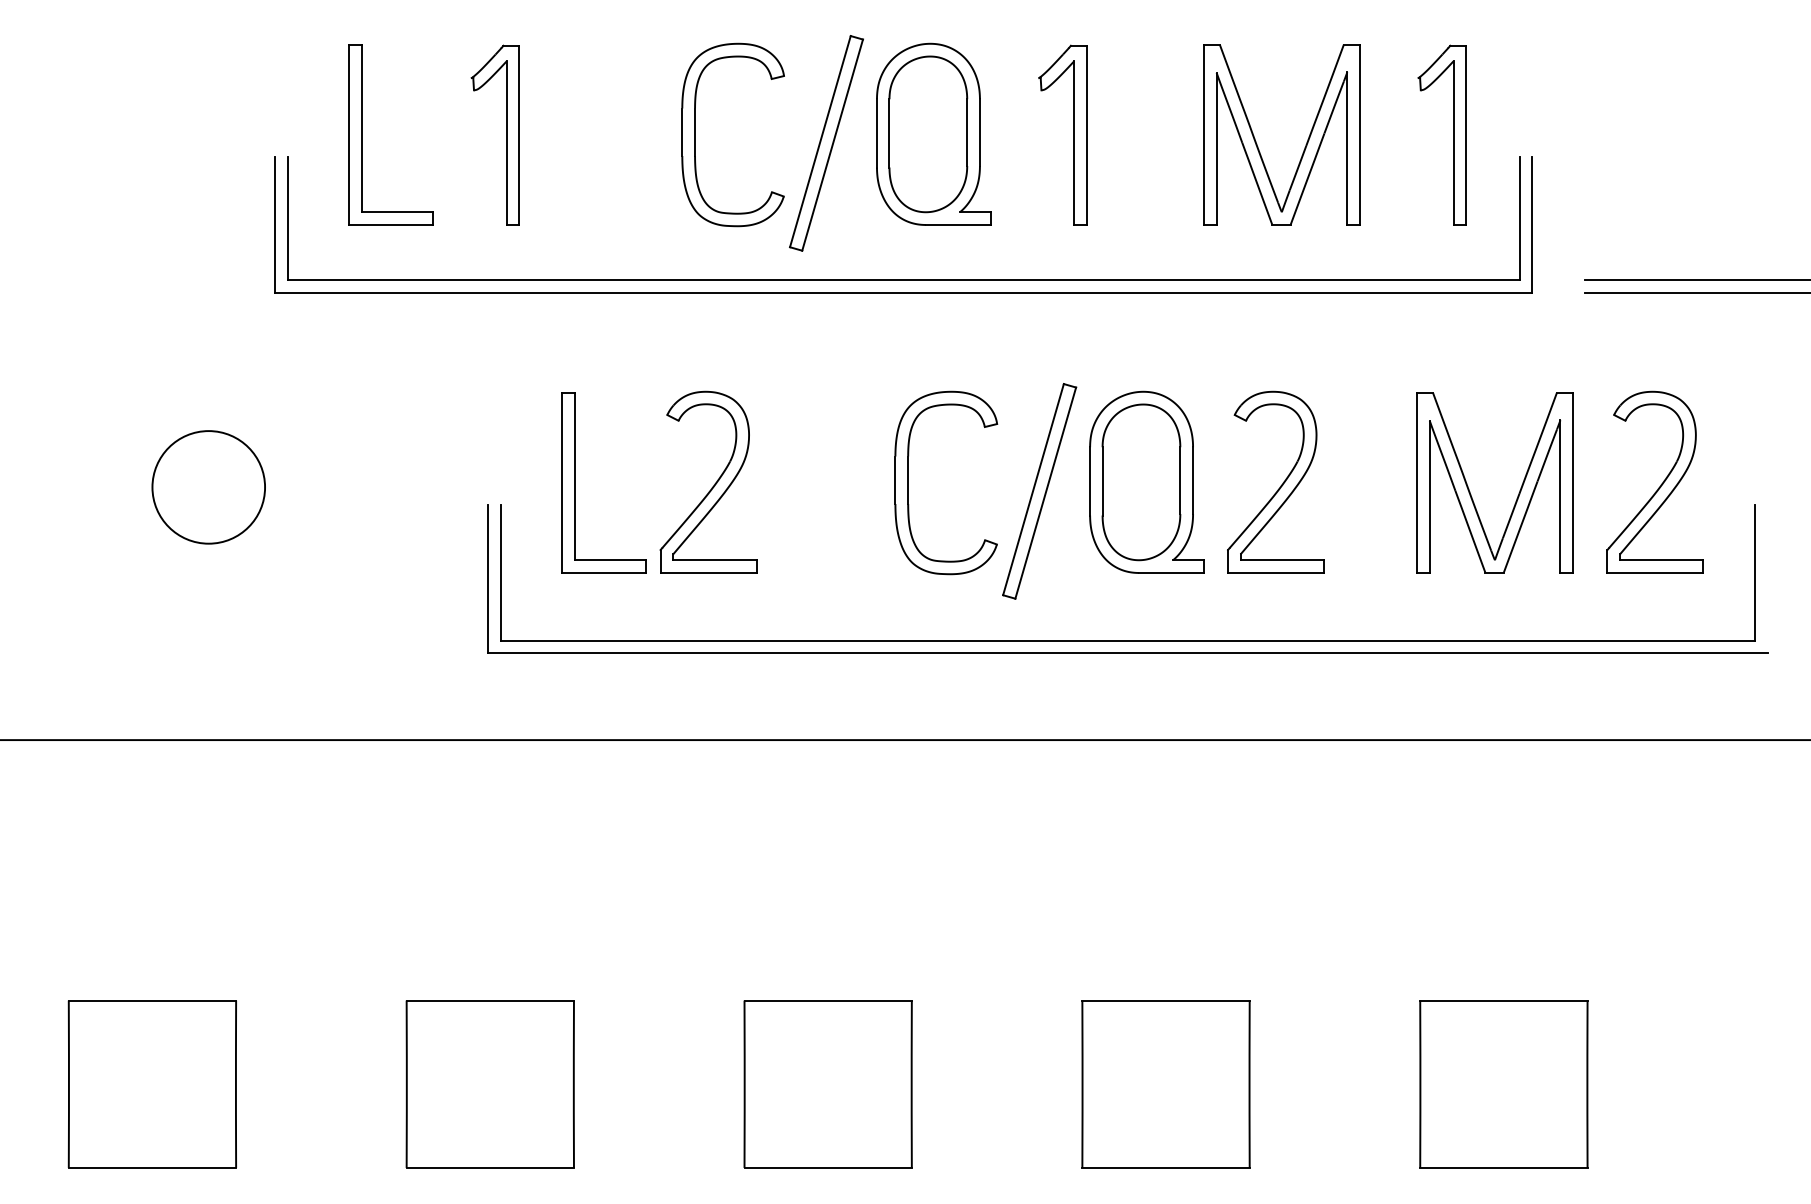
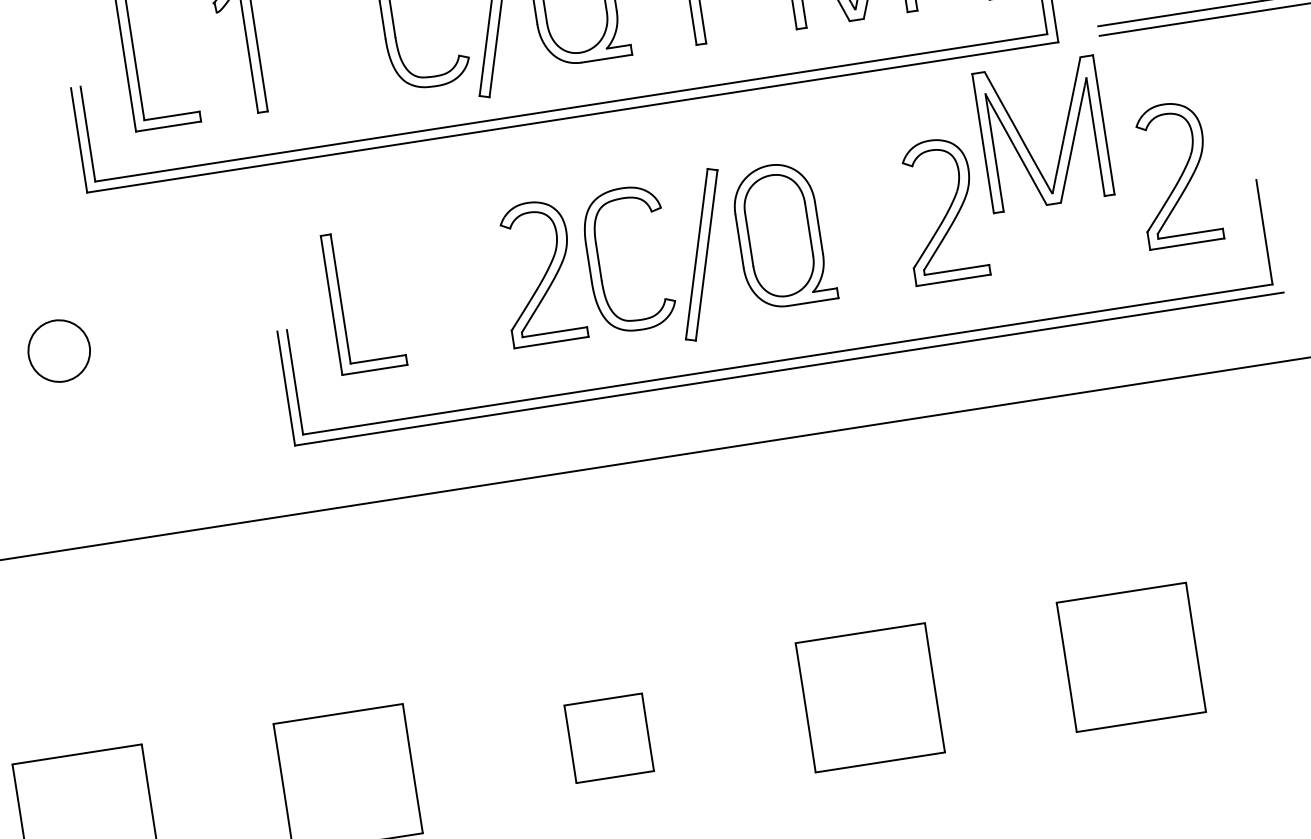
part: (714, 483) -> (545, 272), moved
part: (1280, 485) -> (946, 212), moved
circle: (208, 487) -> (59, 351), size x0.7
part: (1470, 491) -> (1025, 143), moved
part: (827, 1084) -> (608, 738), size x0.6

